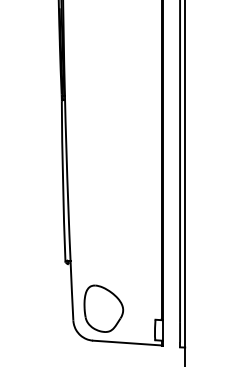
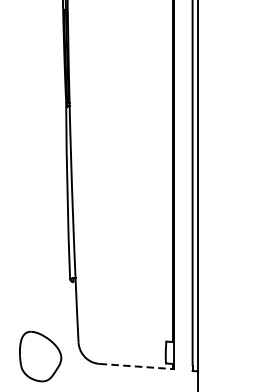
part: (103, 308) -> (40, 356), moved
line: (127, 343) -> (136, 366), solid -> dashed

